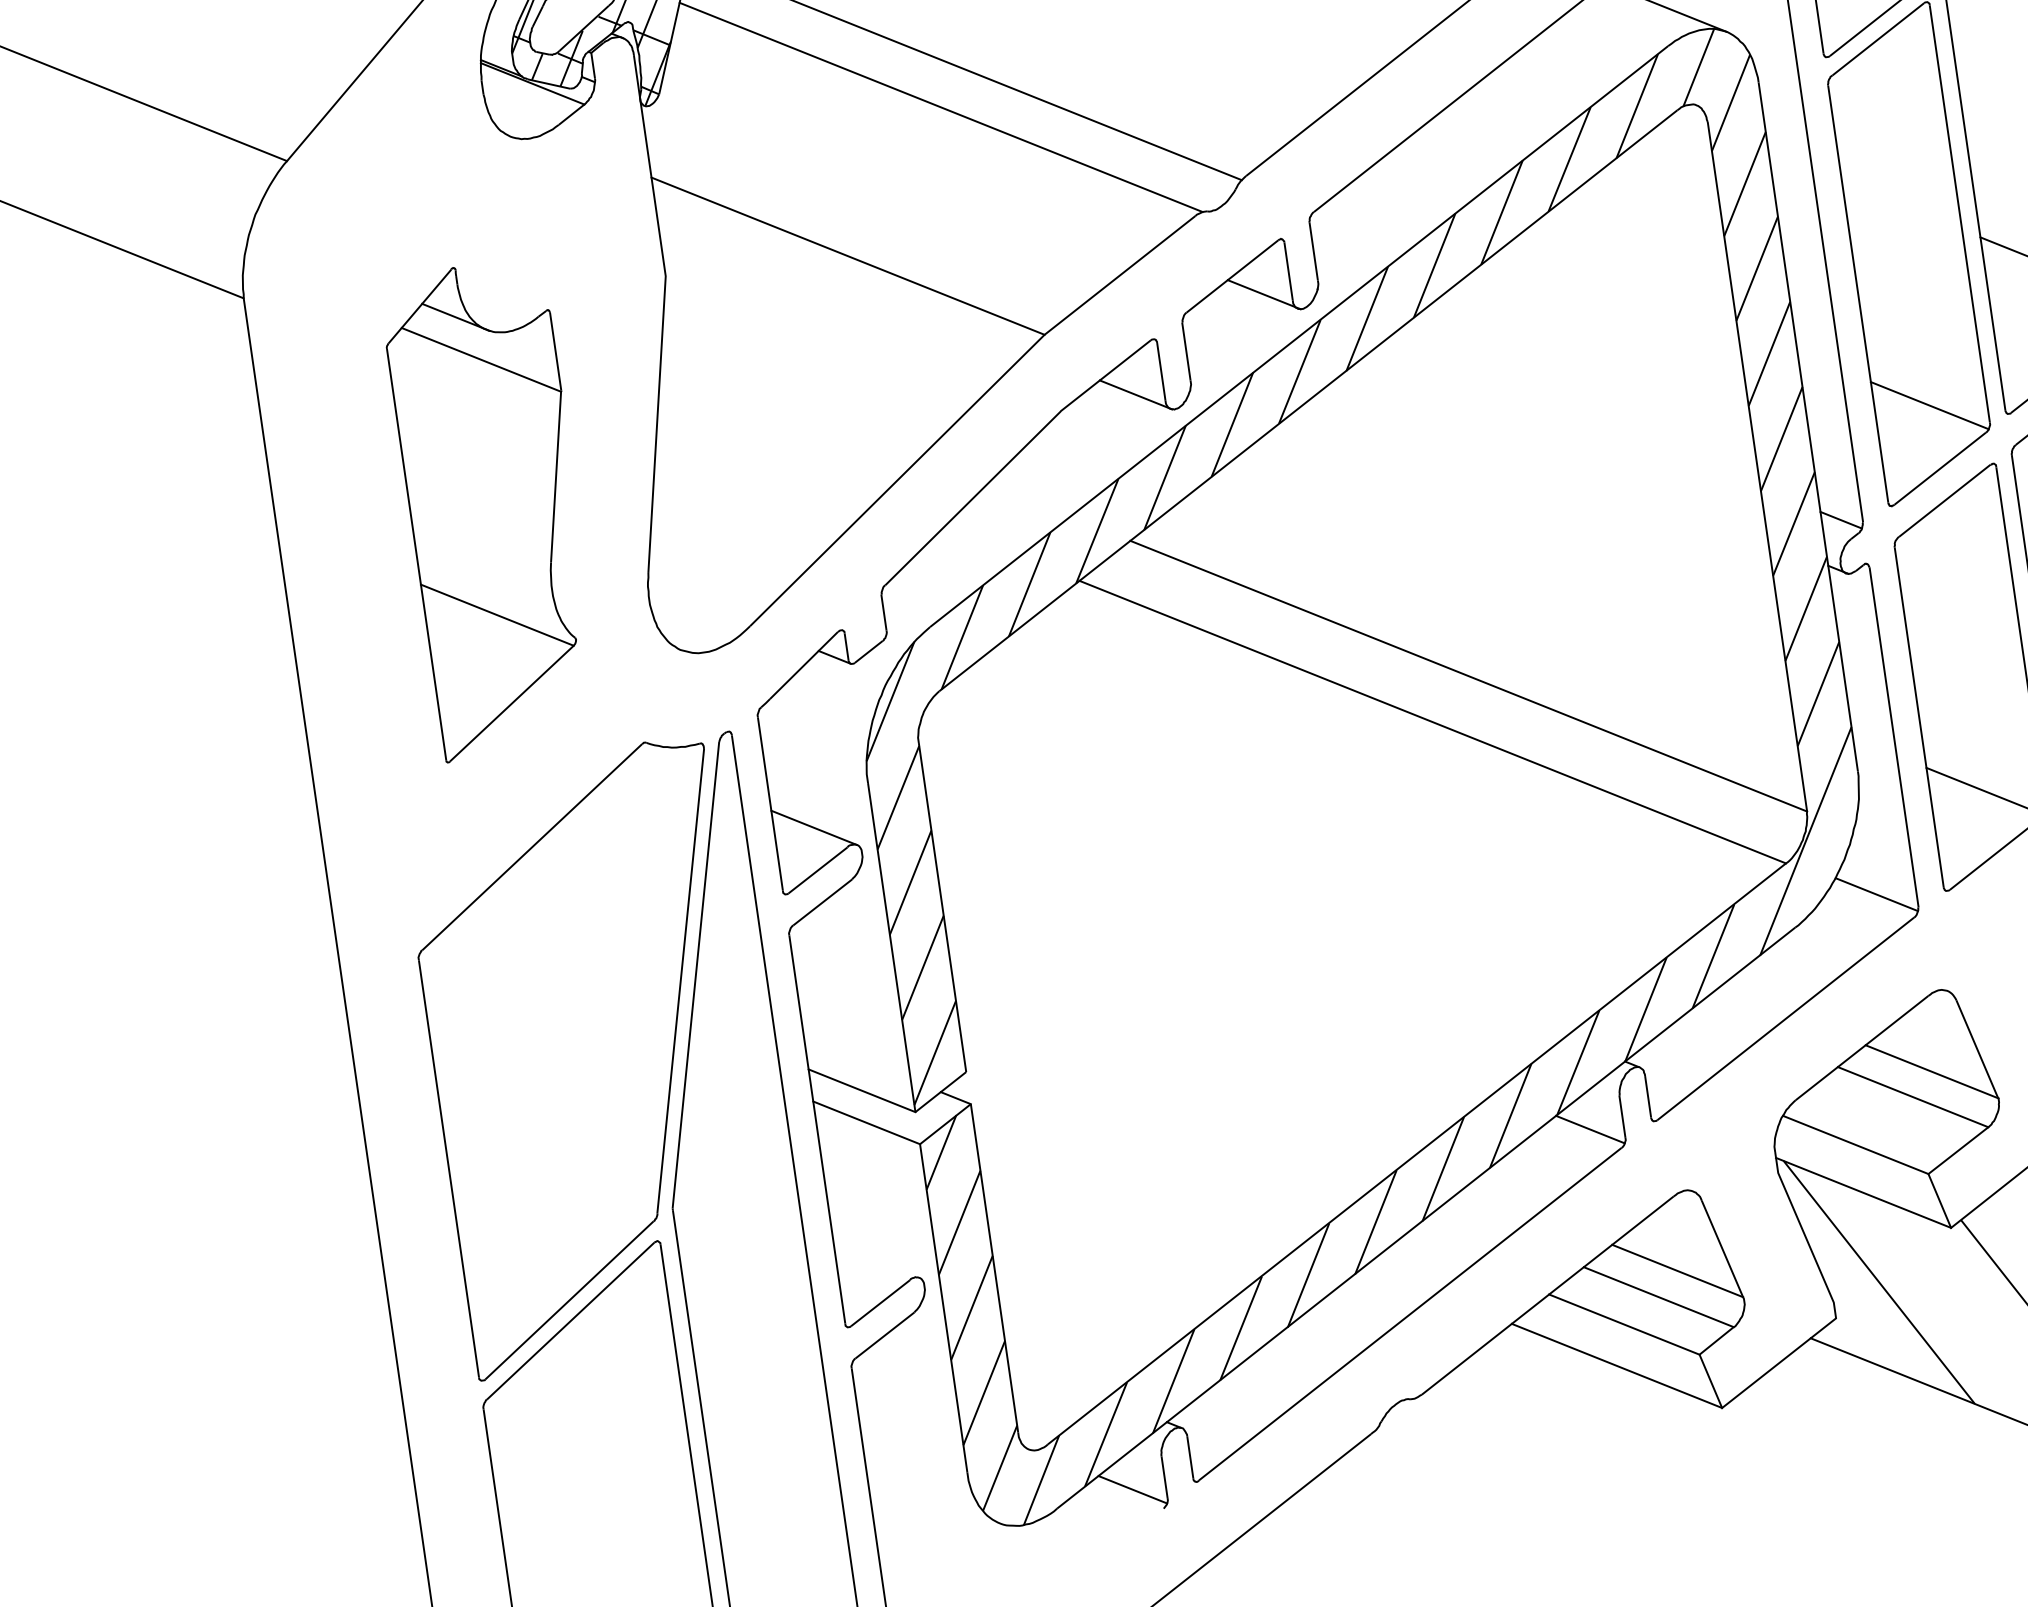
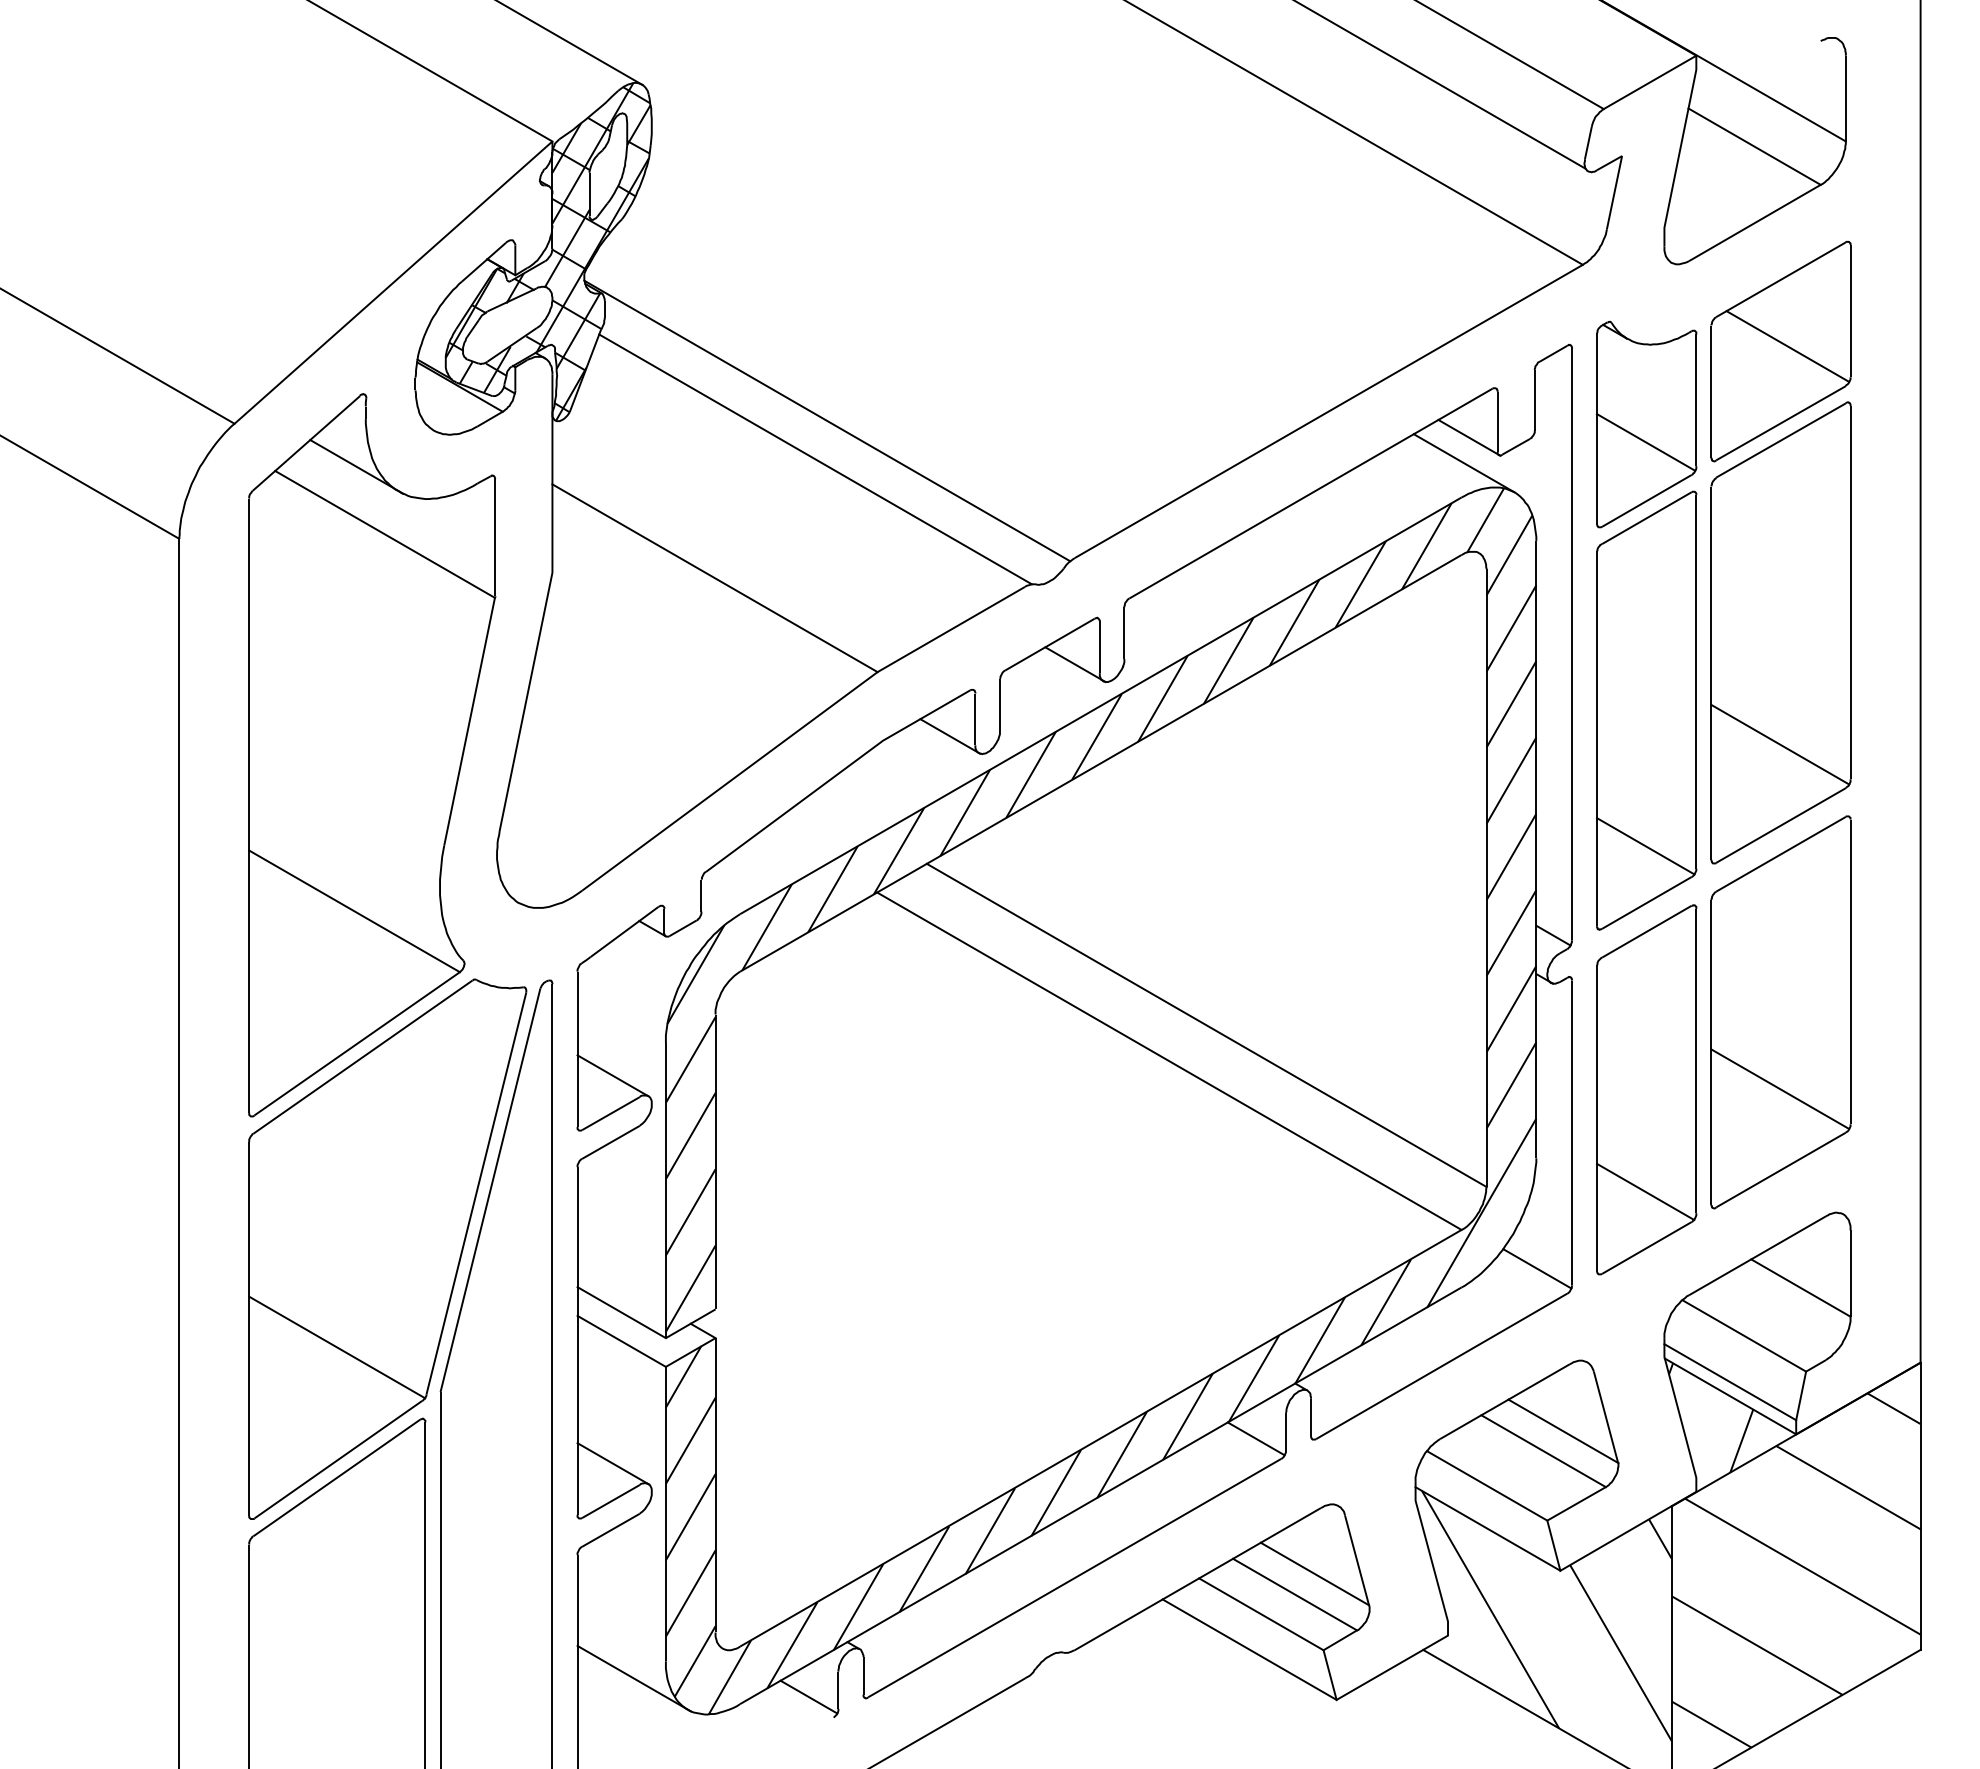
part: (494, 509) -> (372, 755), size x1.67
line: (550, 1175) -> (337, 1347), added
line: (877, 1260) -> (613, 1463), added
line: (934, 1497) -> (633, 1678), added

